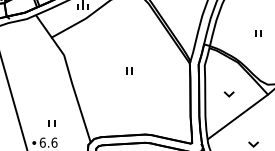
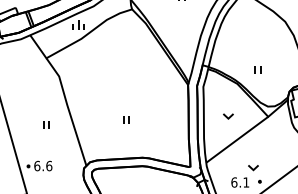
part: (257, 32) -> (257, 69), moved
part: (129, 69) -> (126, 119), moved
part: (51, 122) -> (46, 124), moved

